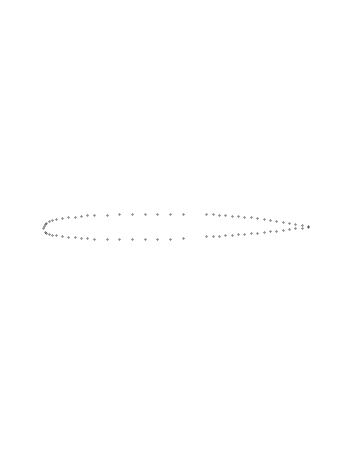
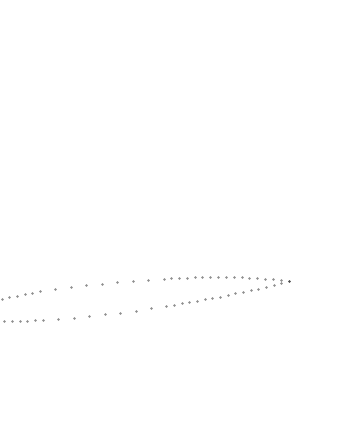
part: (257, 225) -> (227, 286), moved

